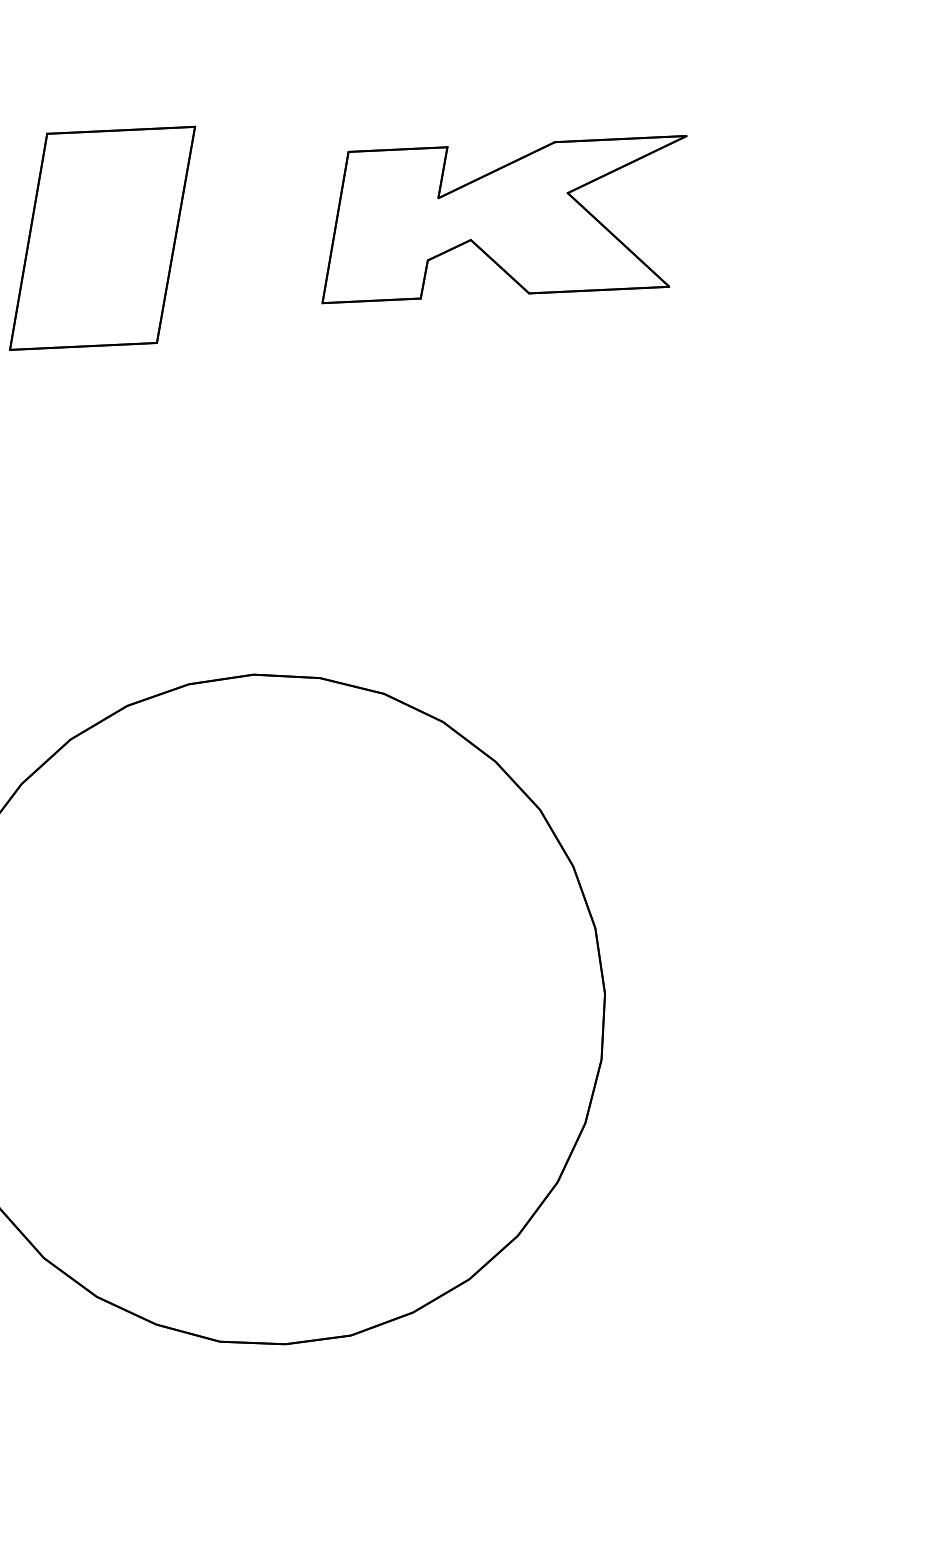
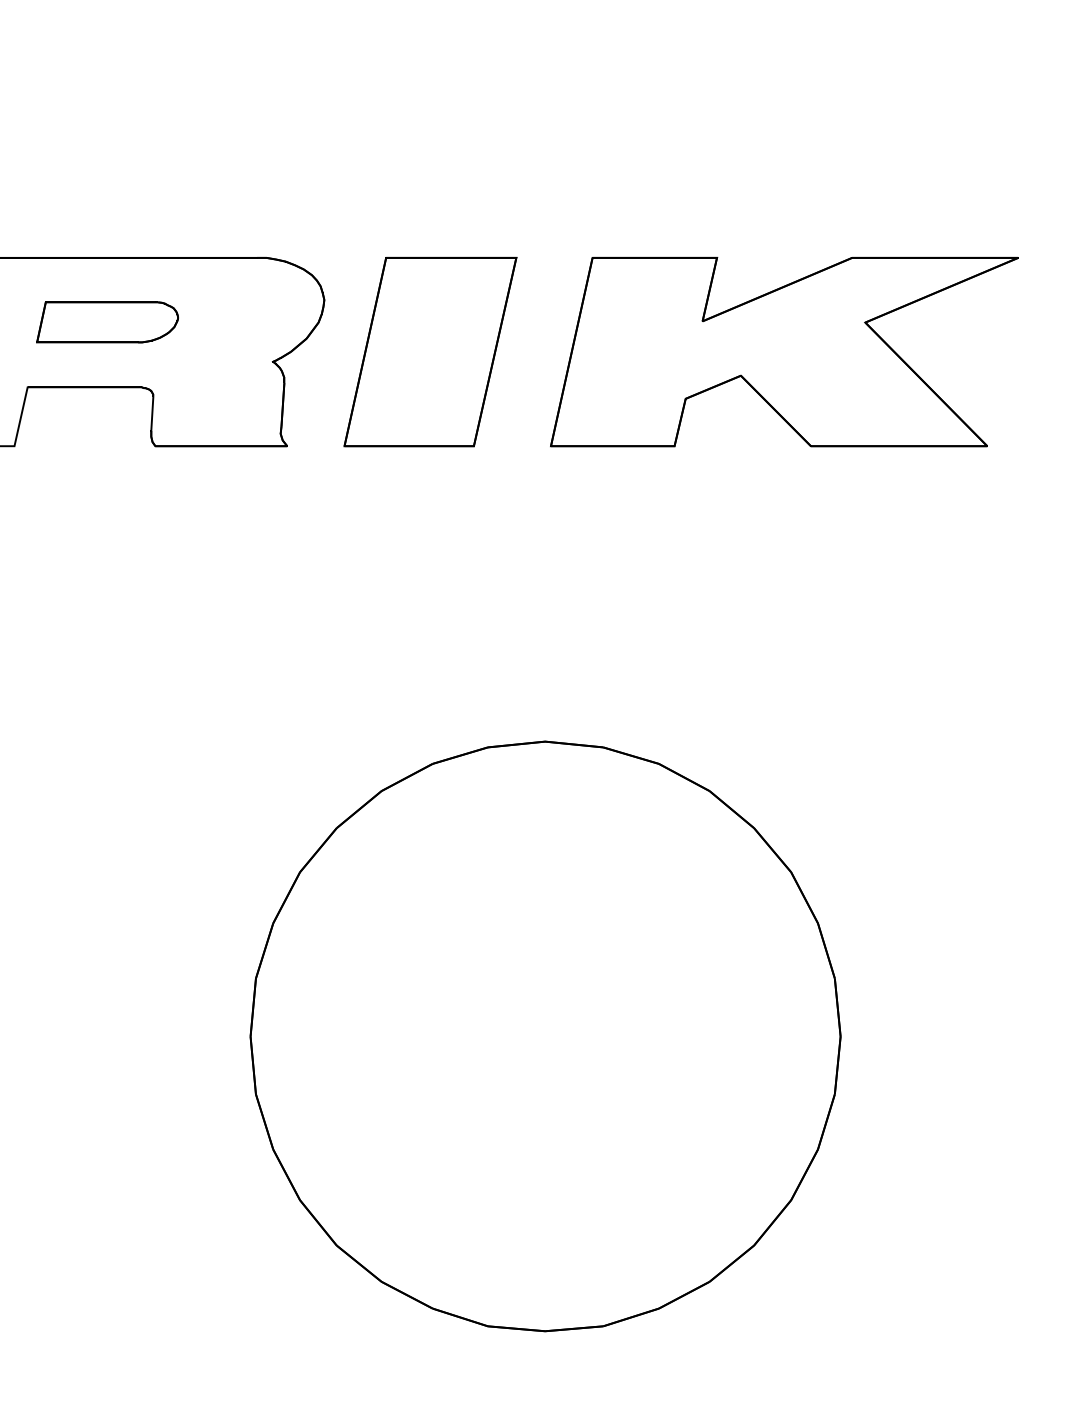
part: (504, 219) -> (784, 352), size x1.43

